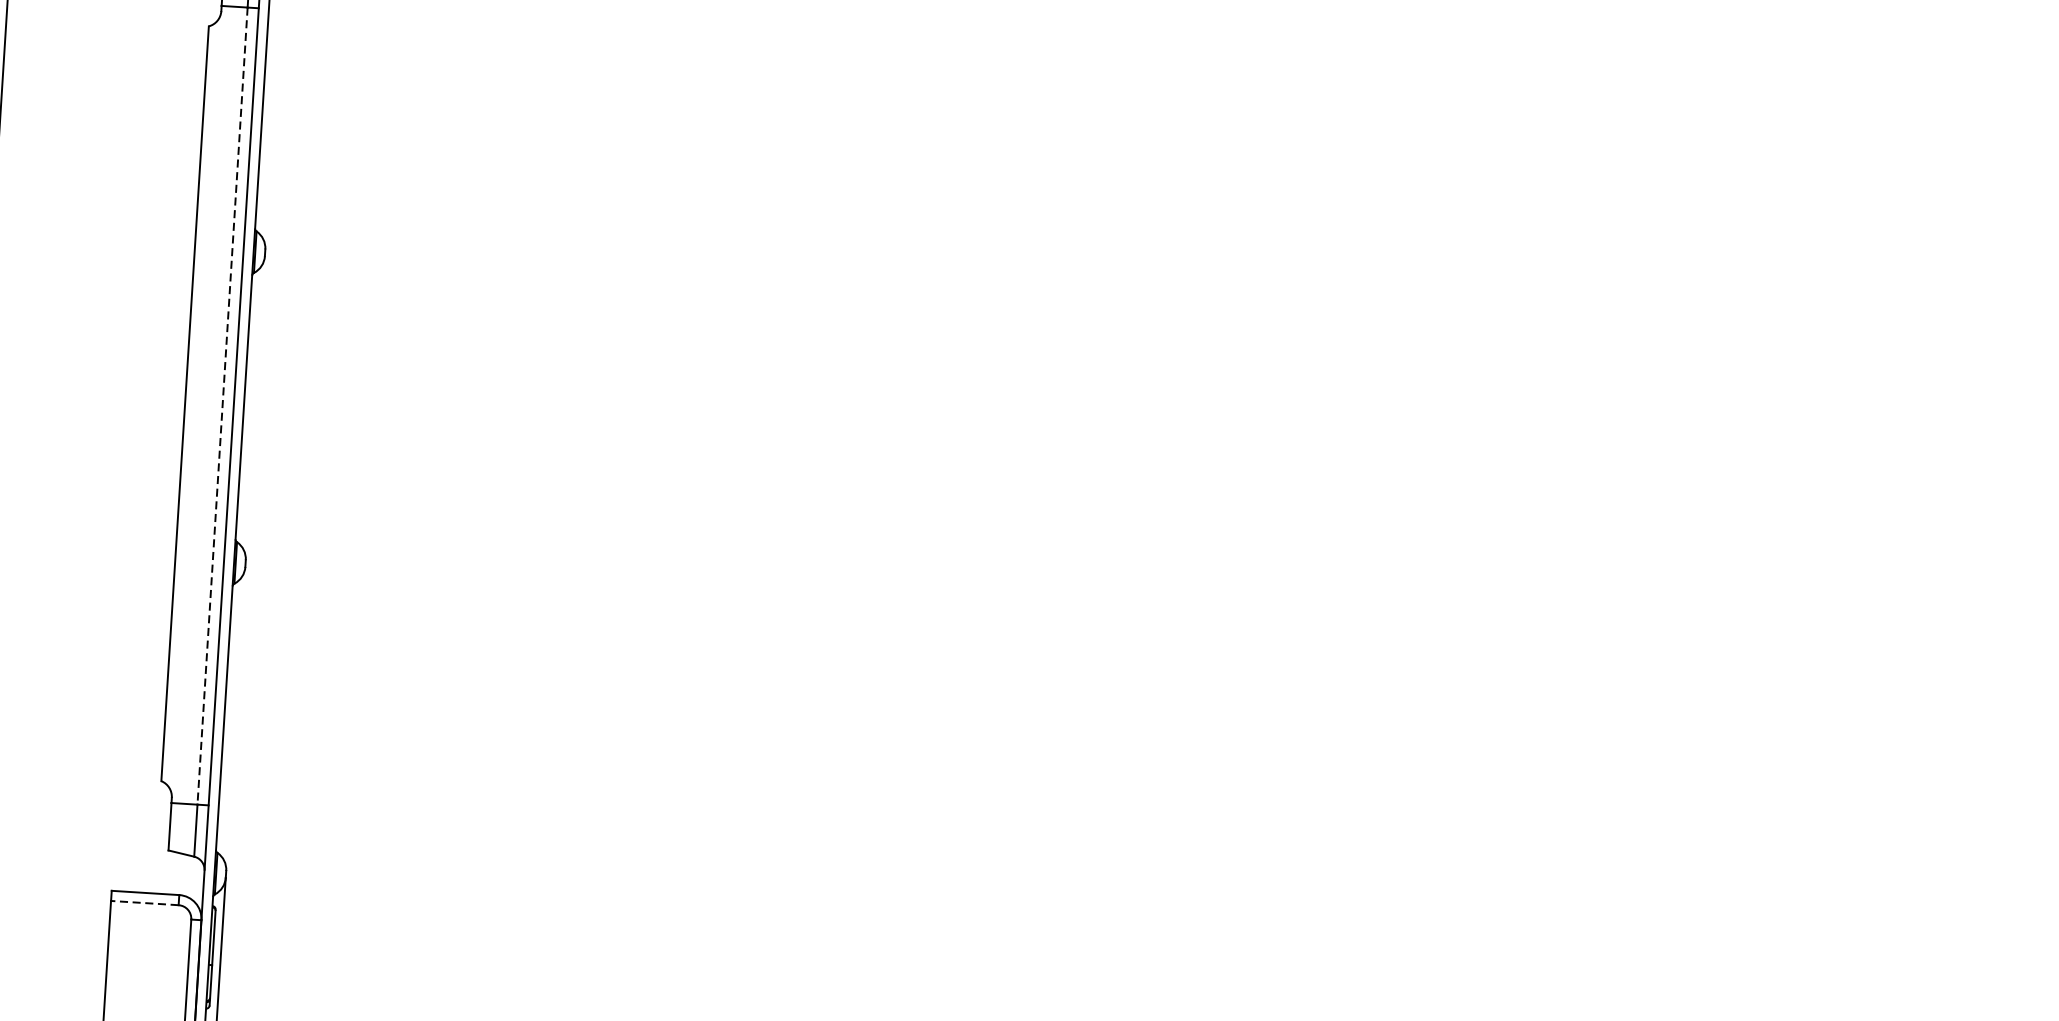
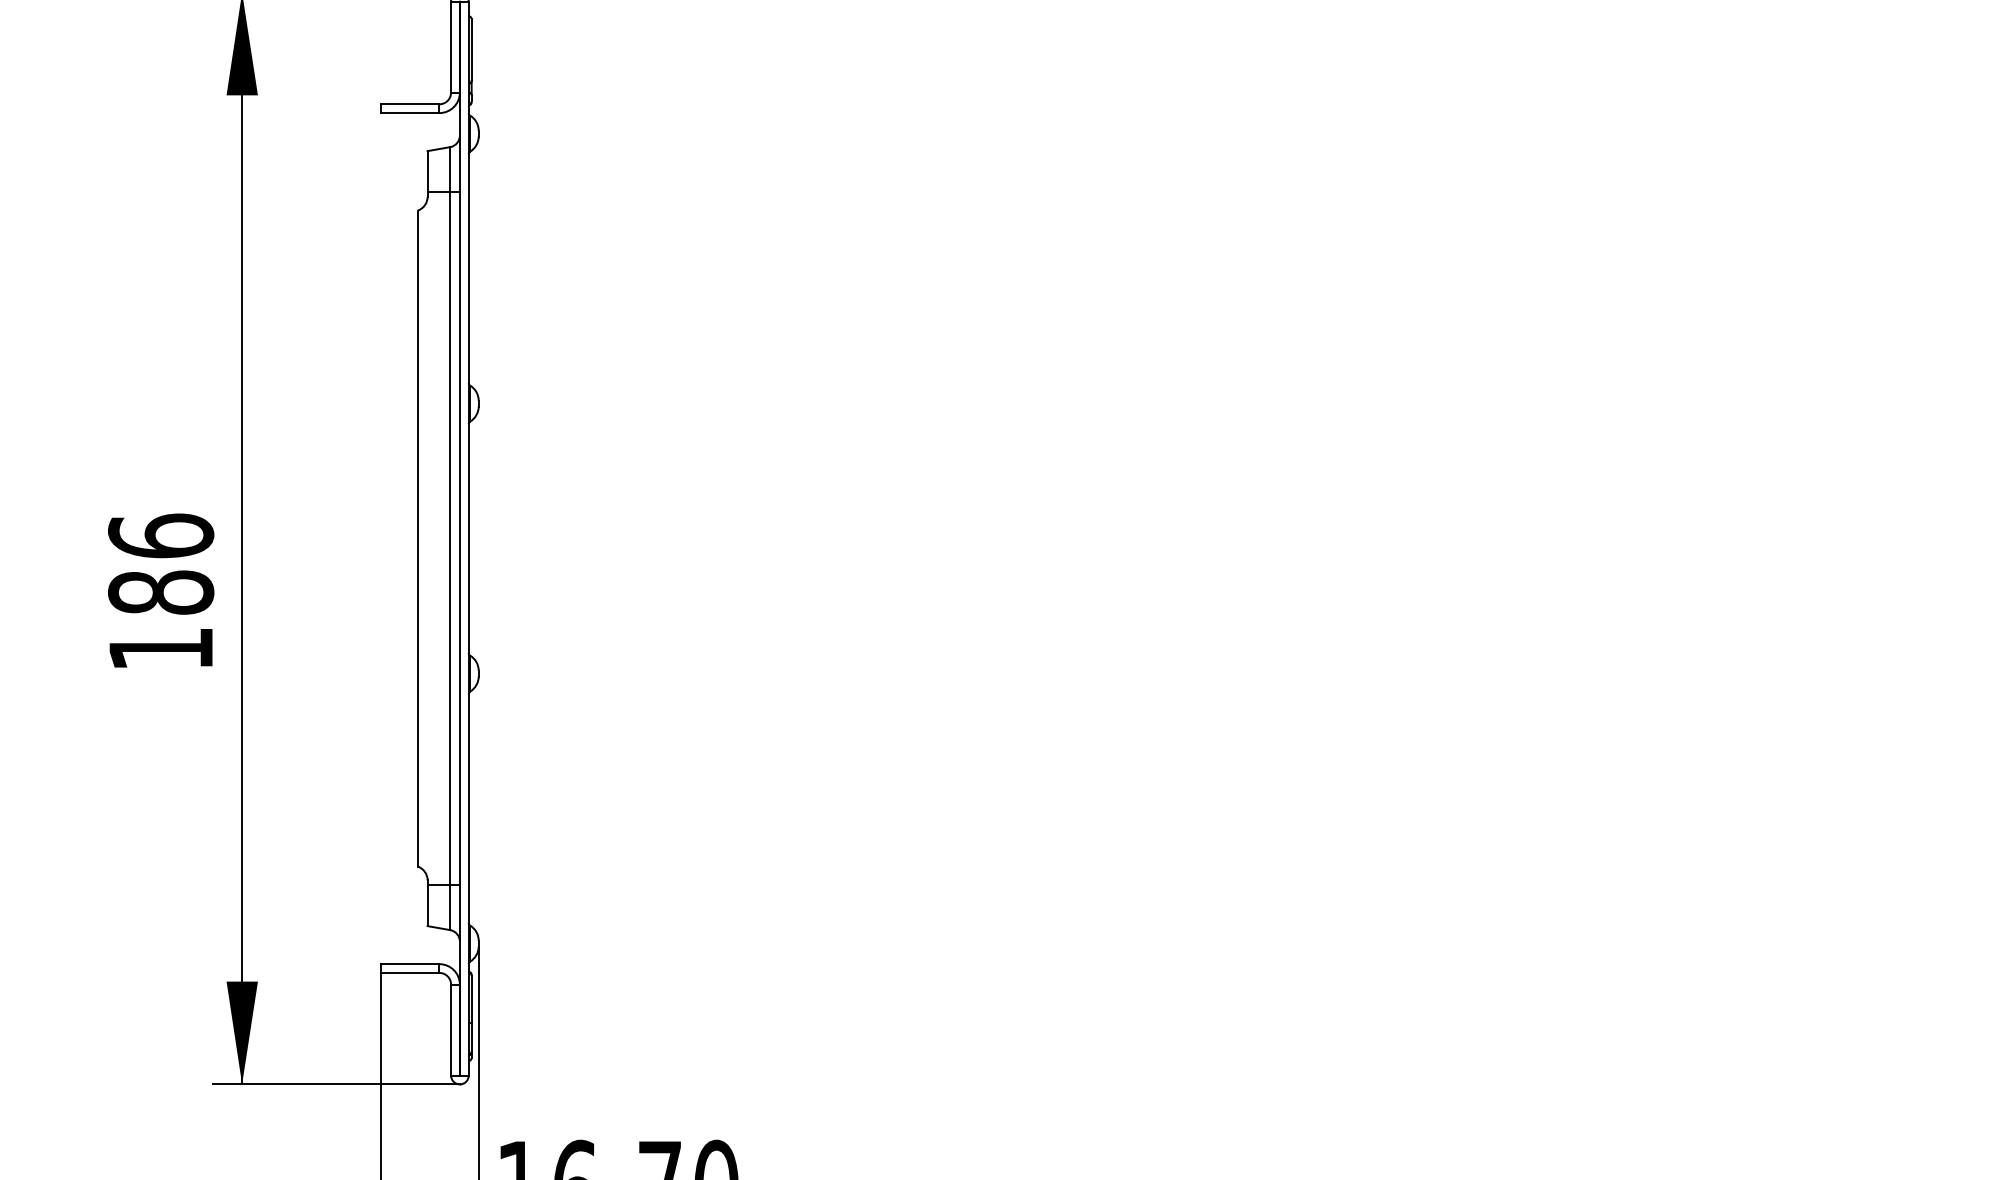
line: (222, 407) -> (450, 539), dashed -> solid
line: (144, 902) -> (409, 972), dashed -> solid

